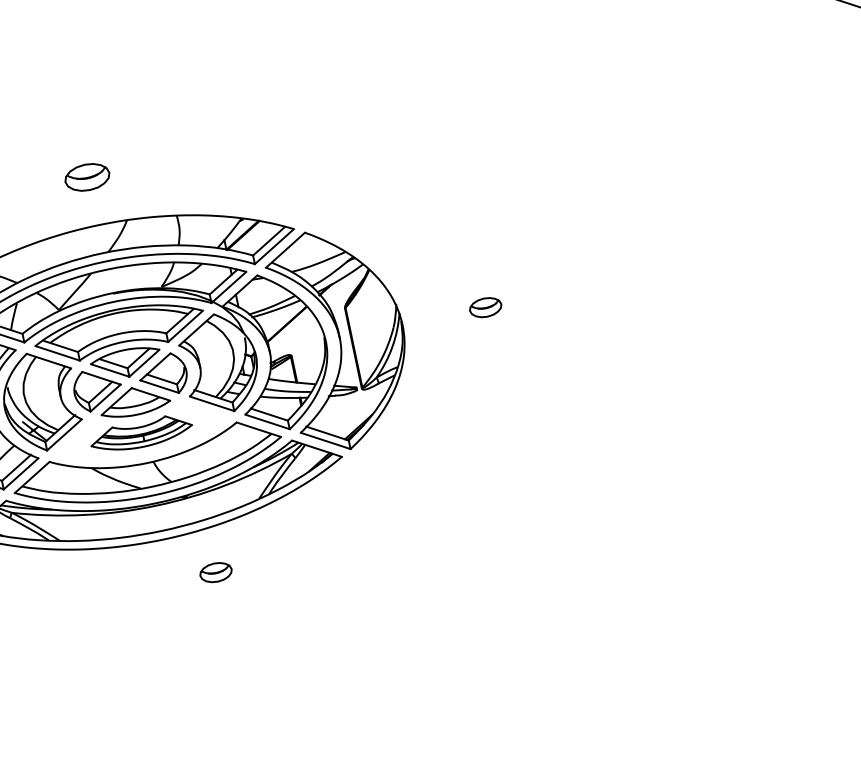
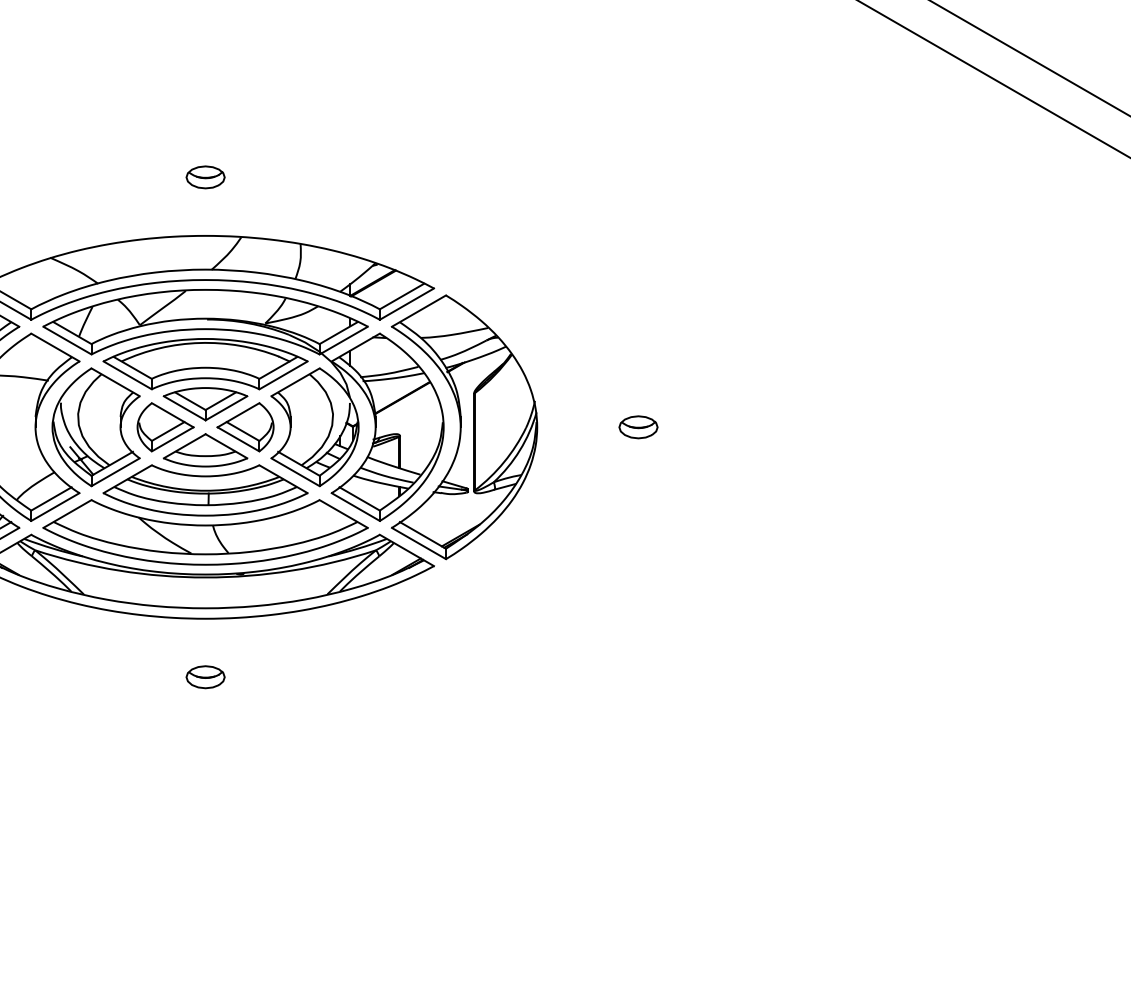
part: (87, 177) -> (205, 177), size x0.71
part: (141, 434) -> (205, 490), size x1.67
part: (215, 572) -> (205, 677), moved

